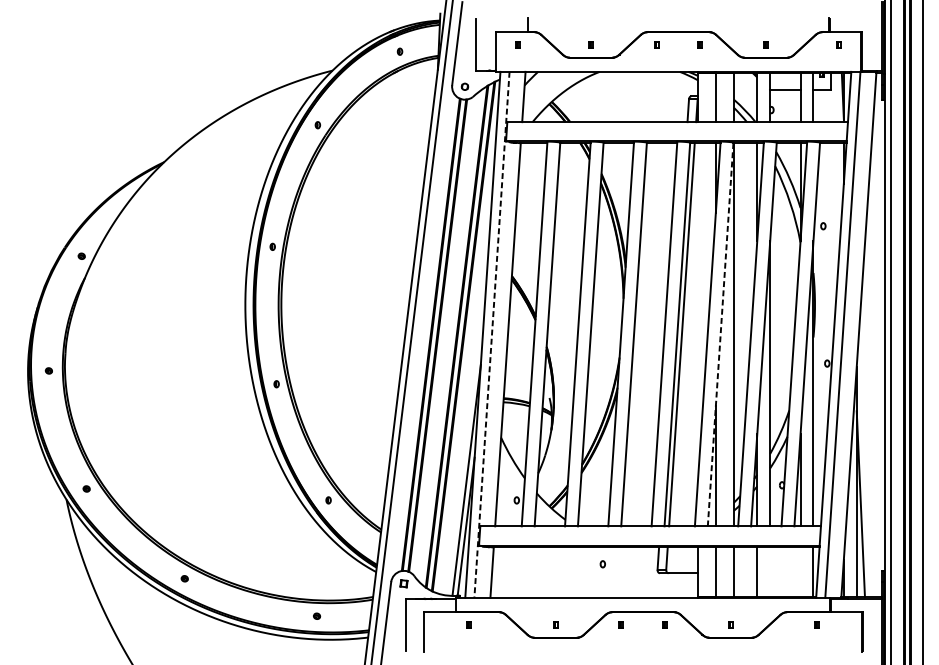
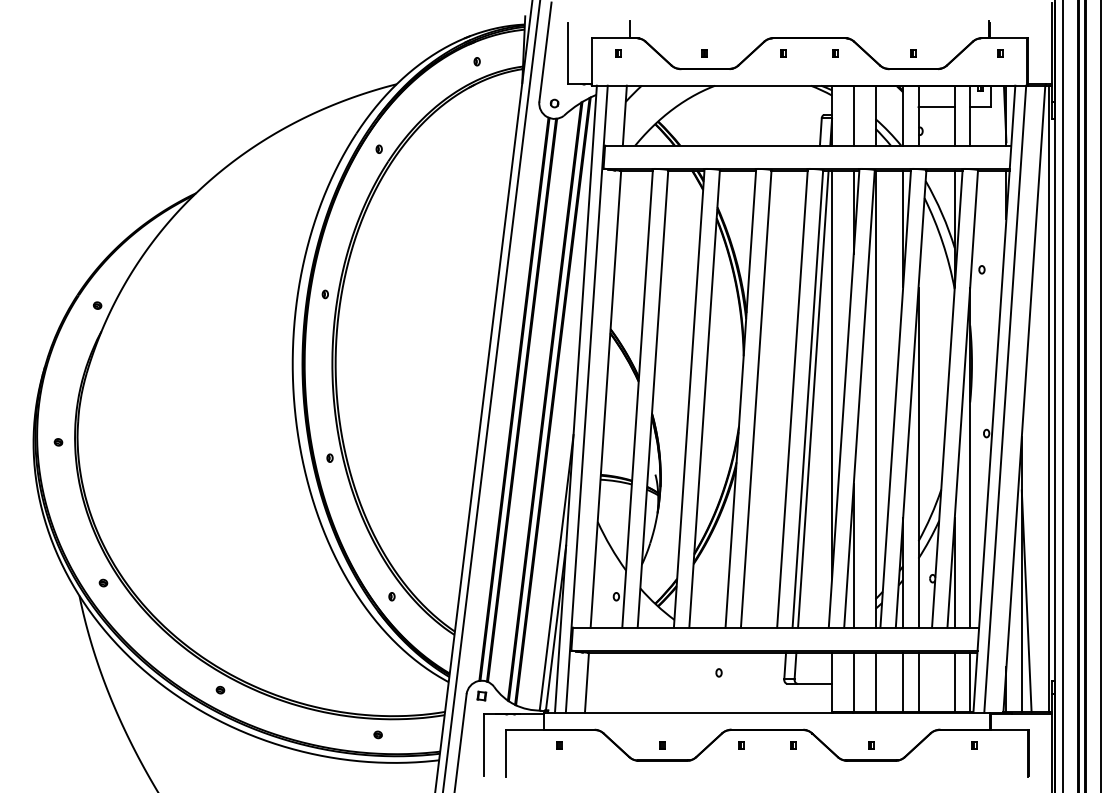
line: (698, 314) -> (832, 374), added
line: (720, 334) -> (859, 398), dashed -> solid
line: (491, 335) -> (586, 399), dashed -> solid
line: (879, 335) -> (1049, 399), added
line: (770, 572) -> (918, 682), added
line: (800, 572) -> (954, 682), added

